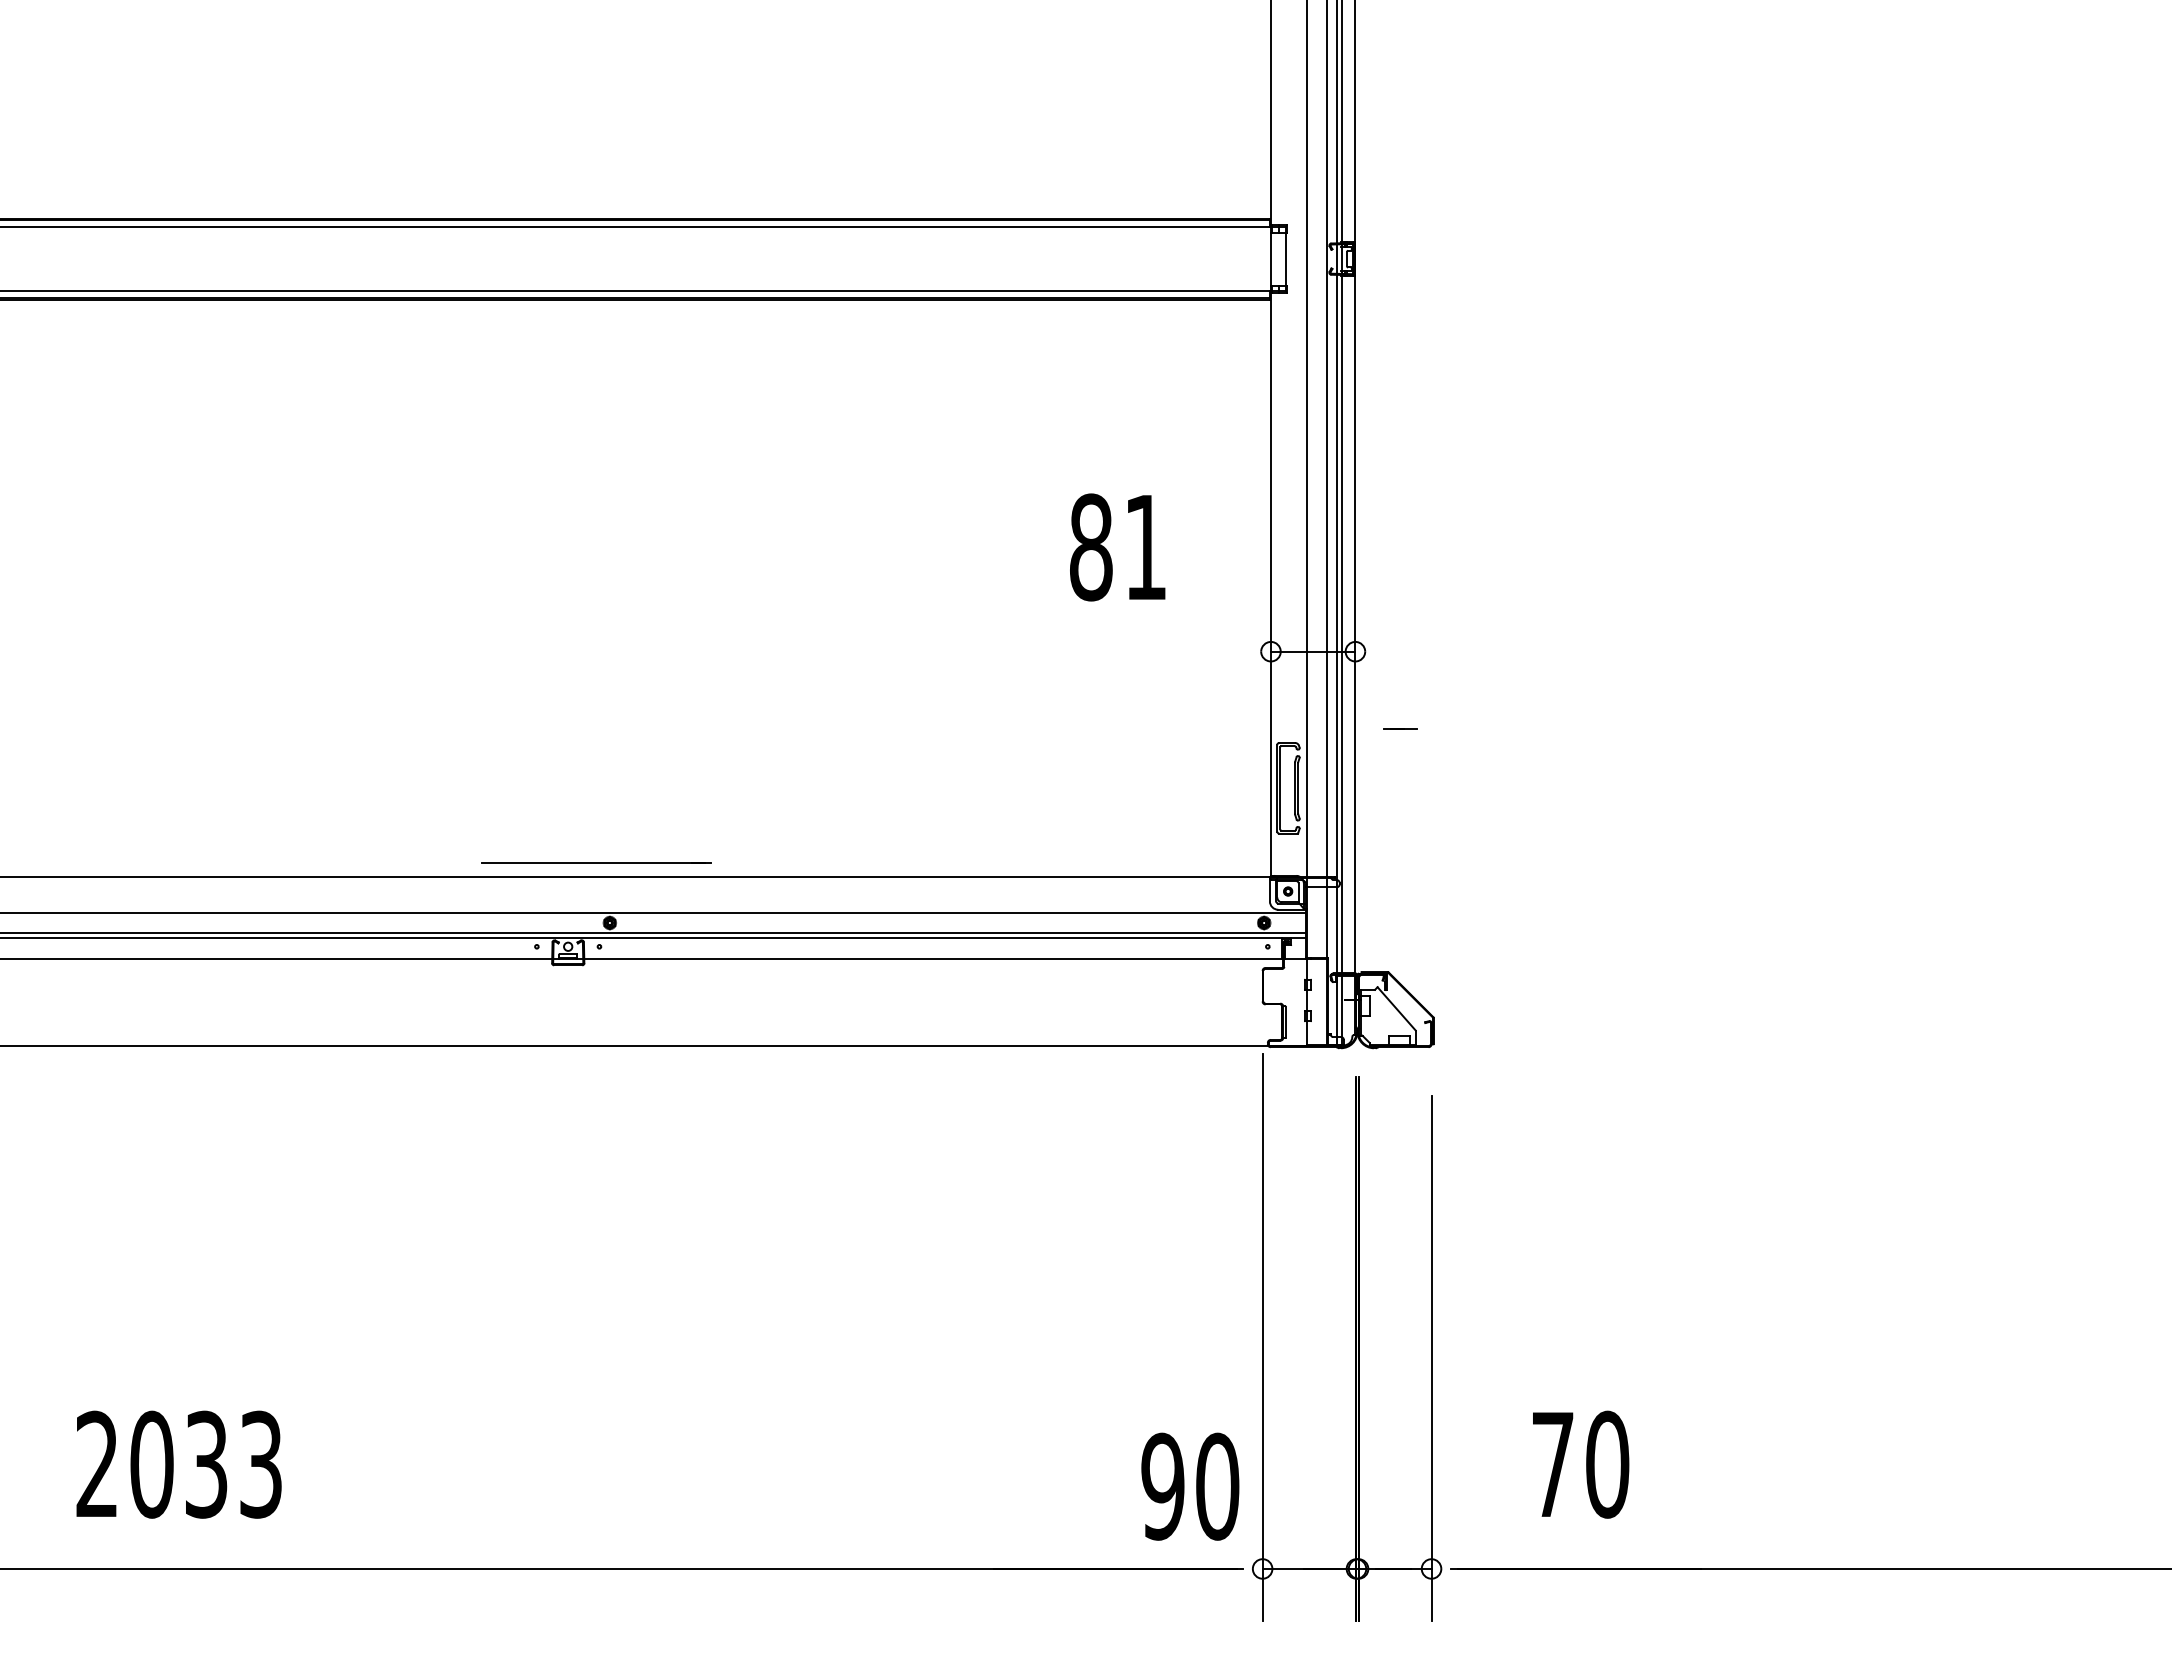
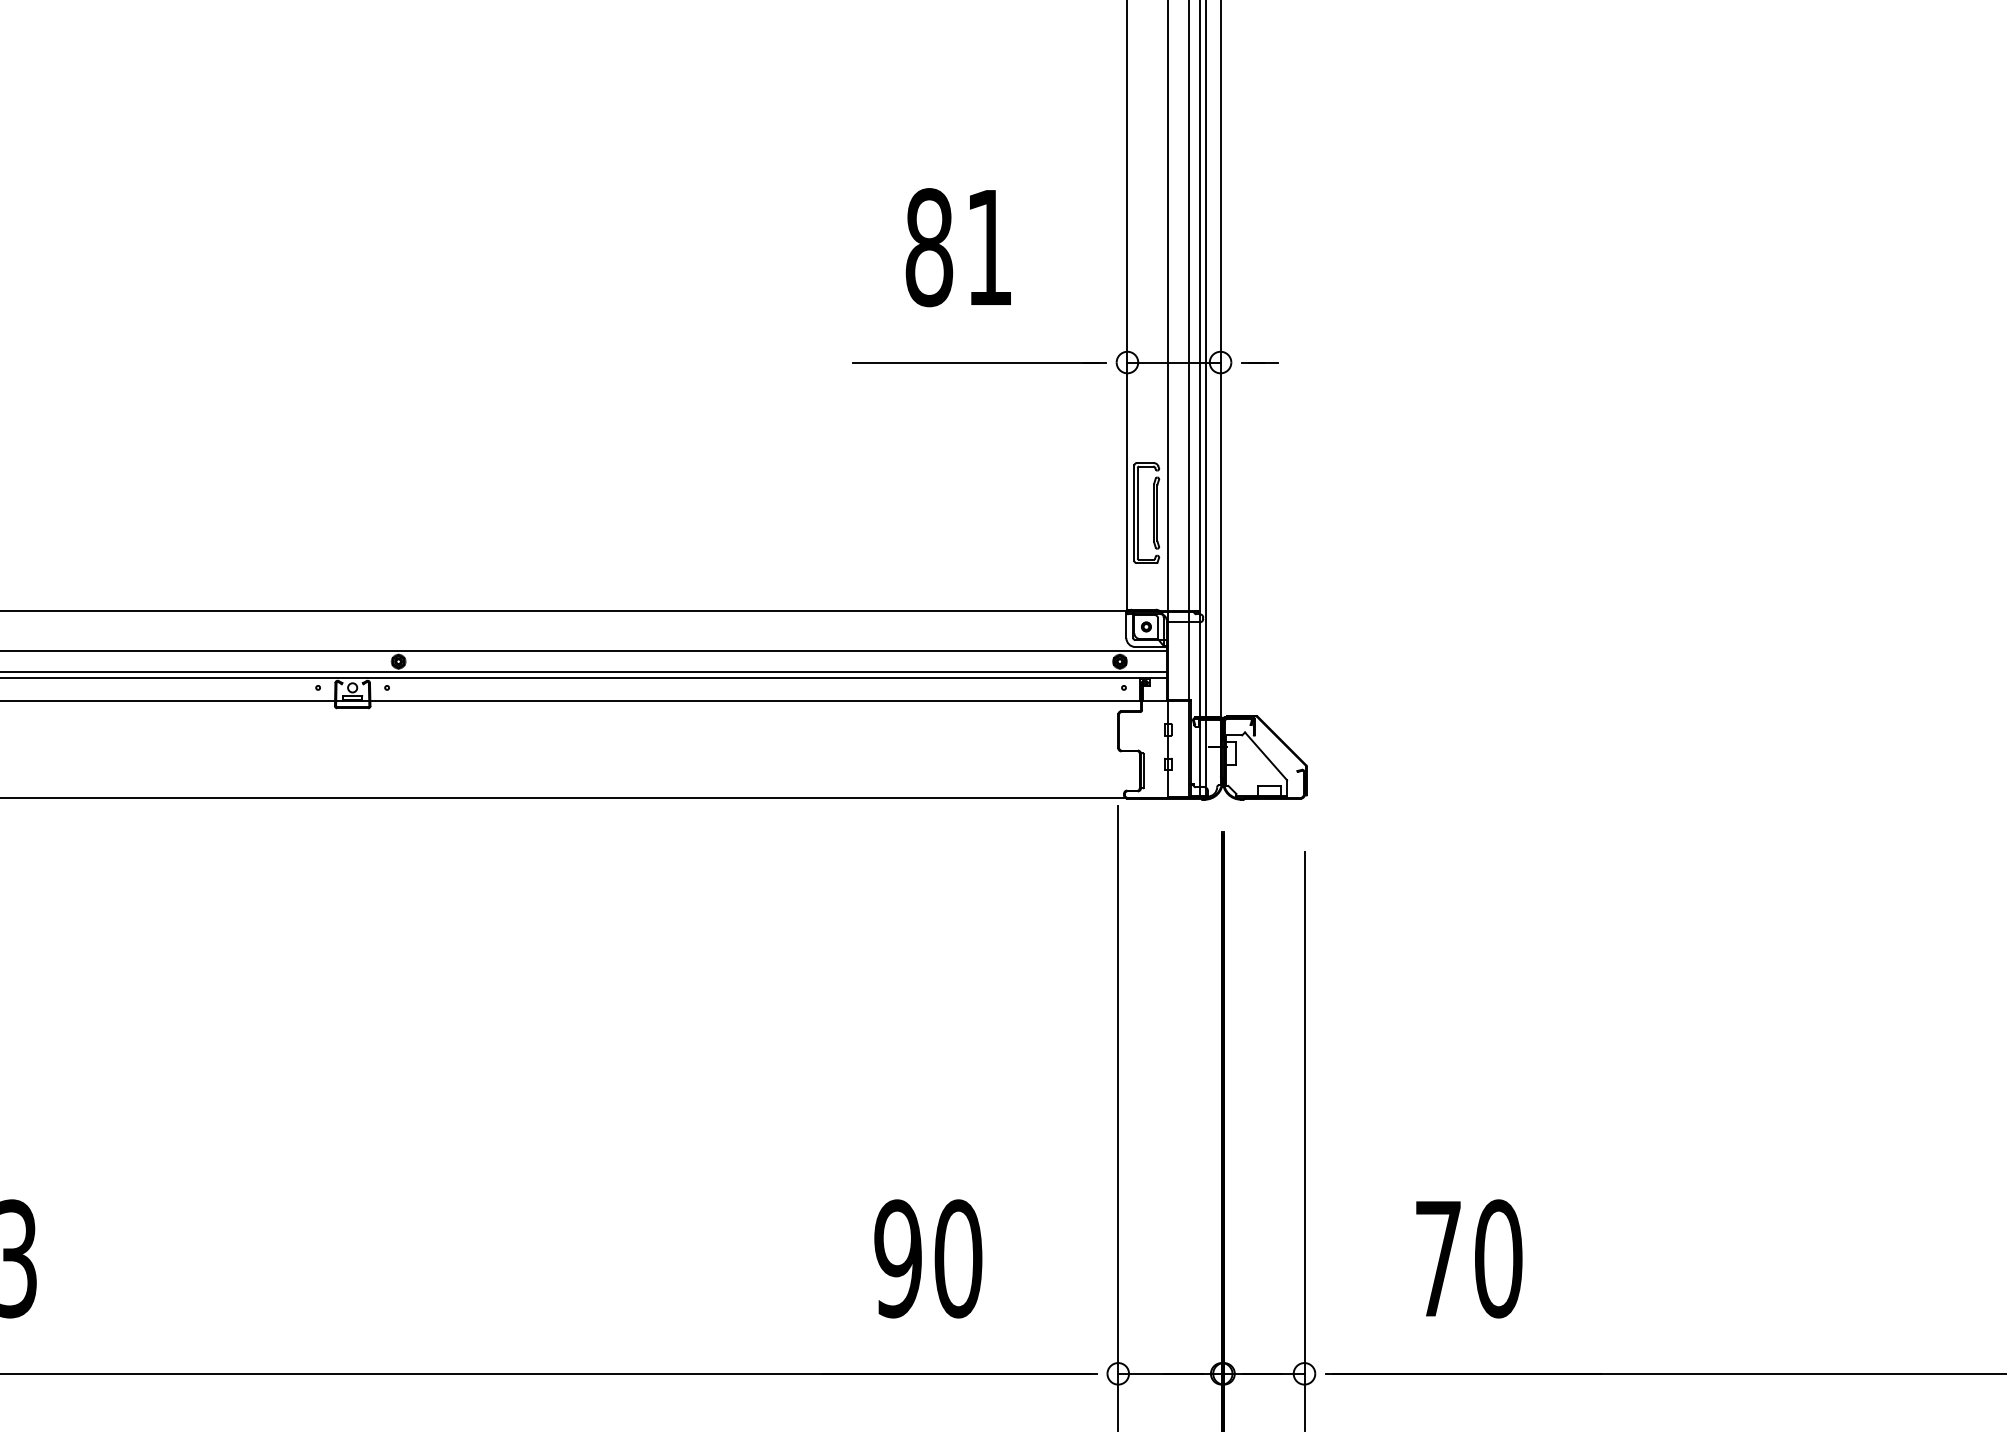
line: (1400, 728) -> (1260, 362), moved
line: (596, 862) -> (979, 362), moved
text: (1190, 1486) -> (928, 1258), moved

